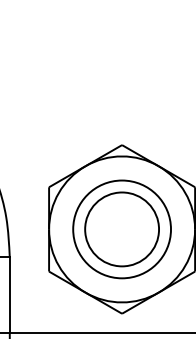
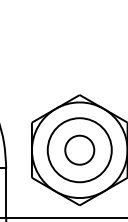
circle: (121, 229) -> (79, 150), size x0.6

